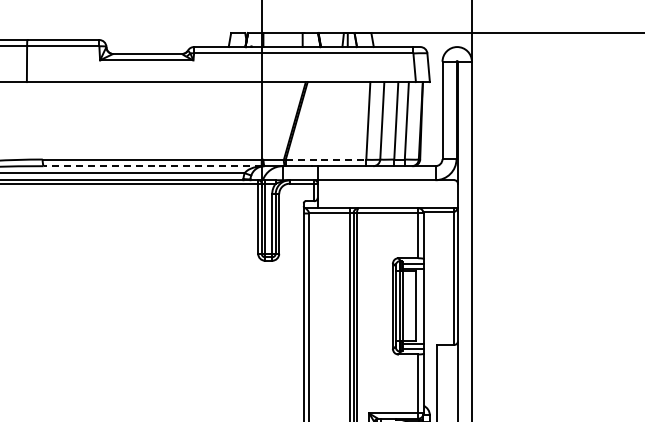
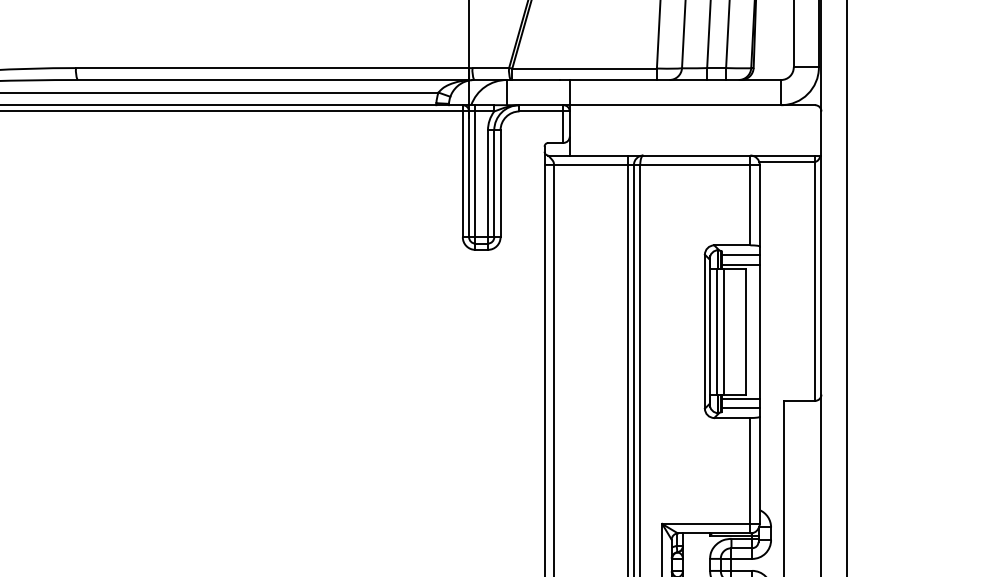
line: (326, 159) -> (585, 67), dashed -> solid
line: (152, 166) -> (273, 80), dashed -> solid

